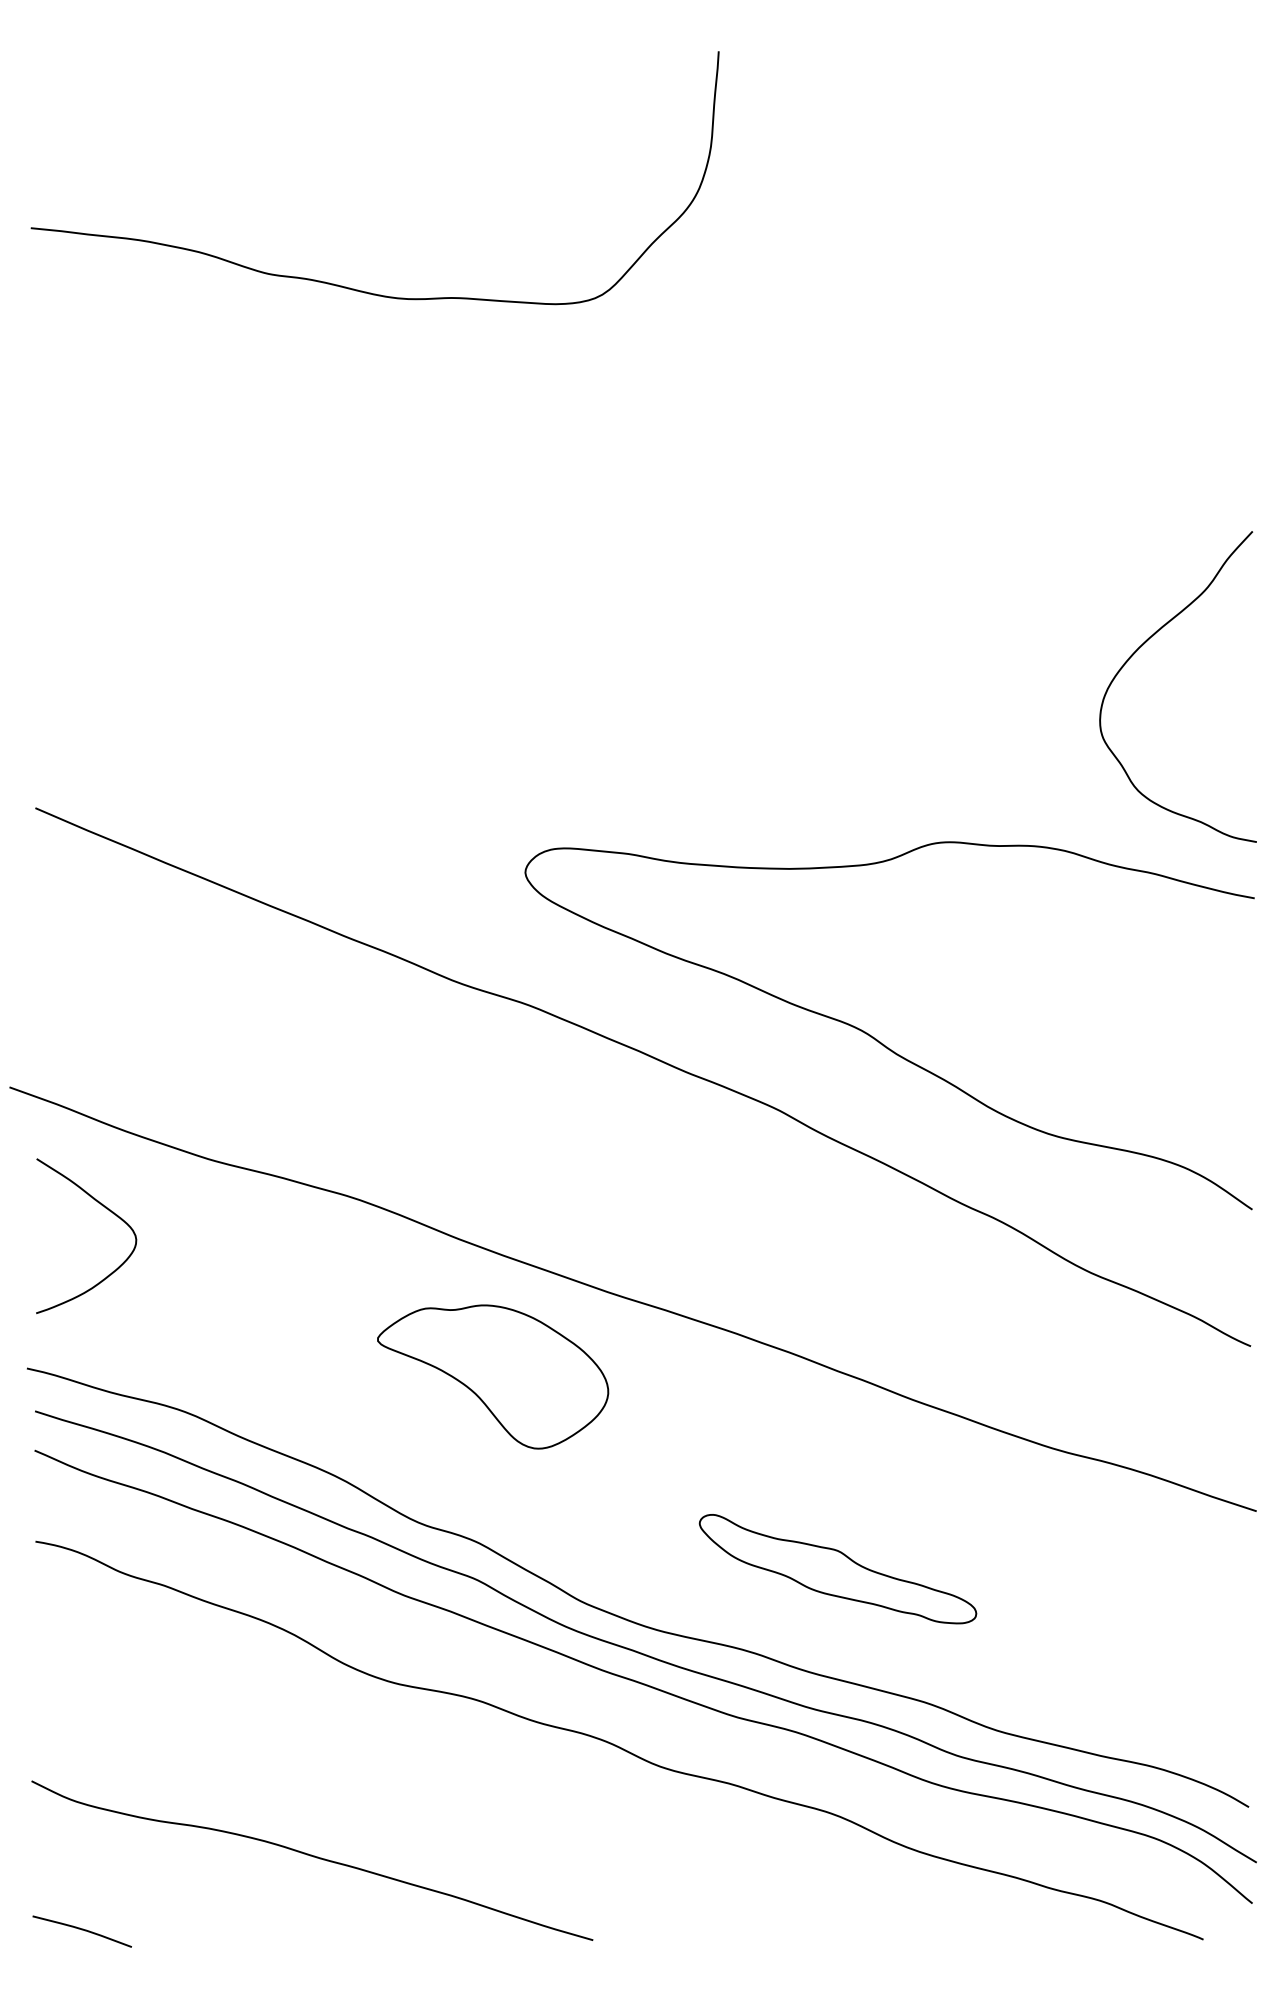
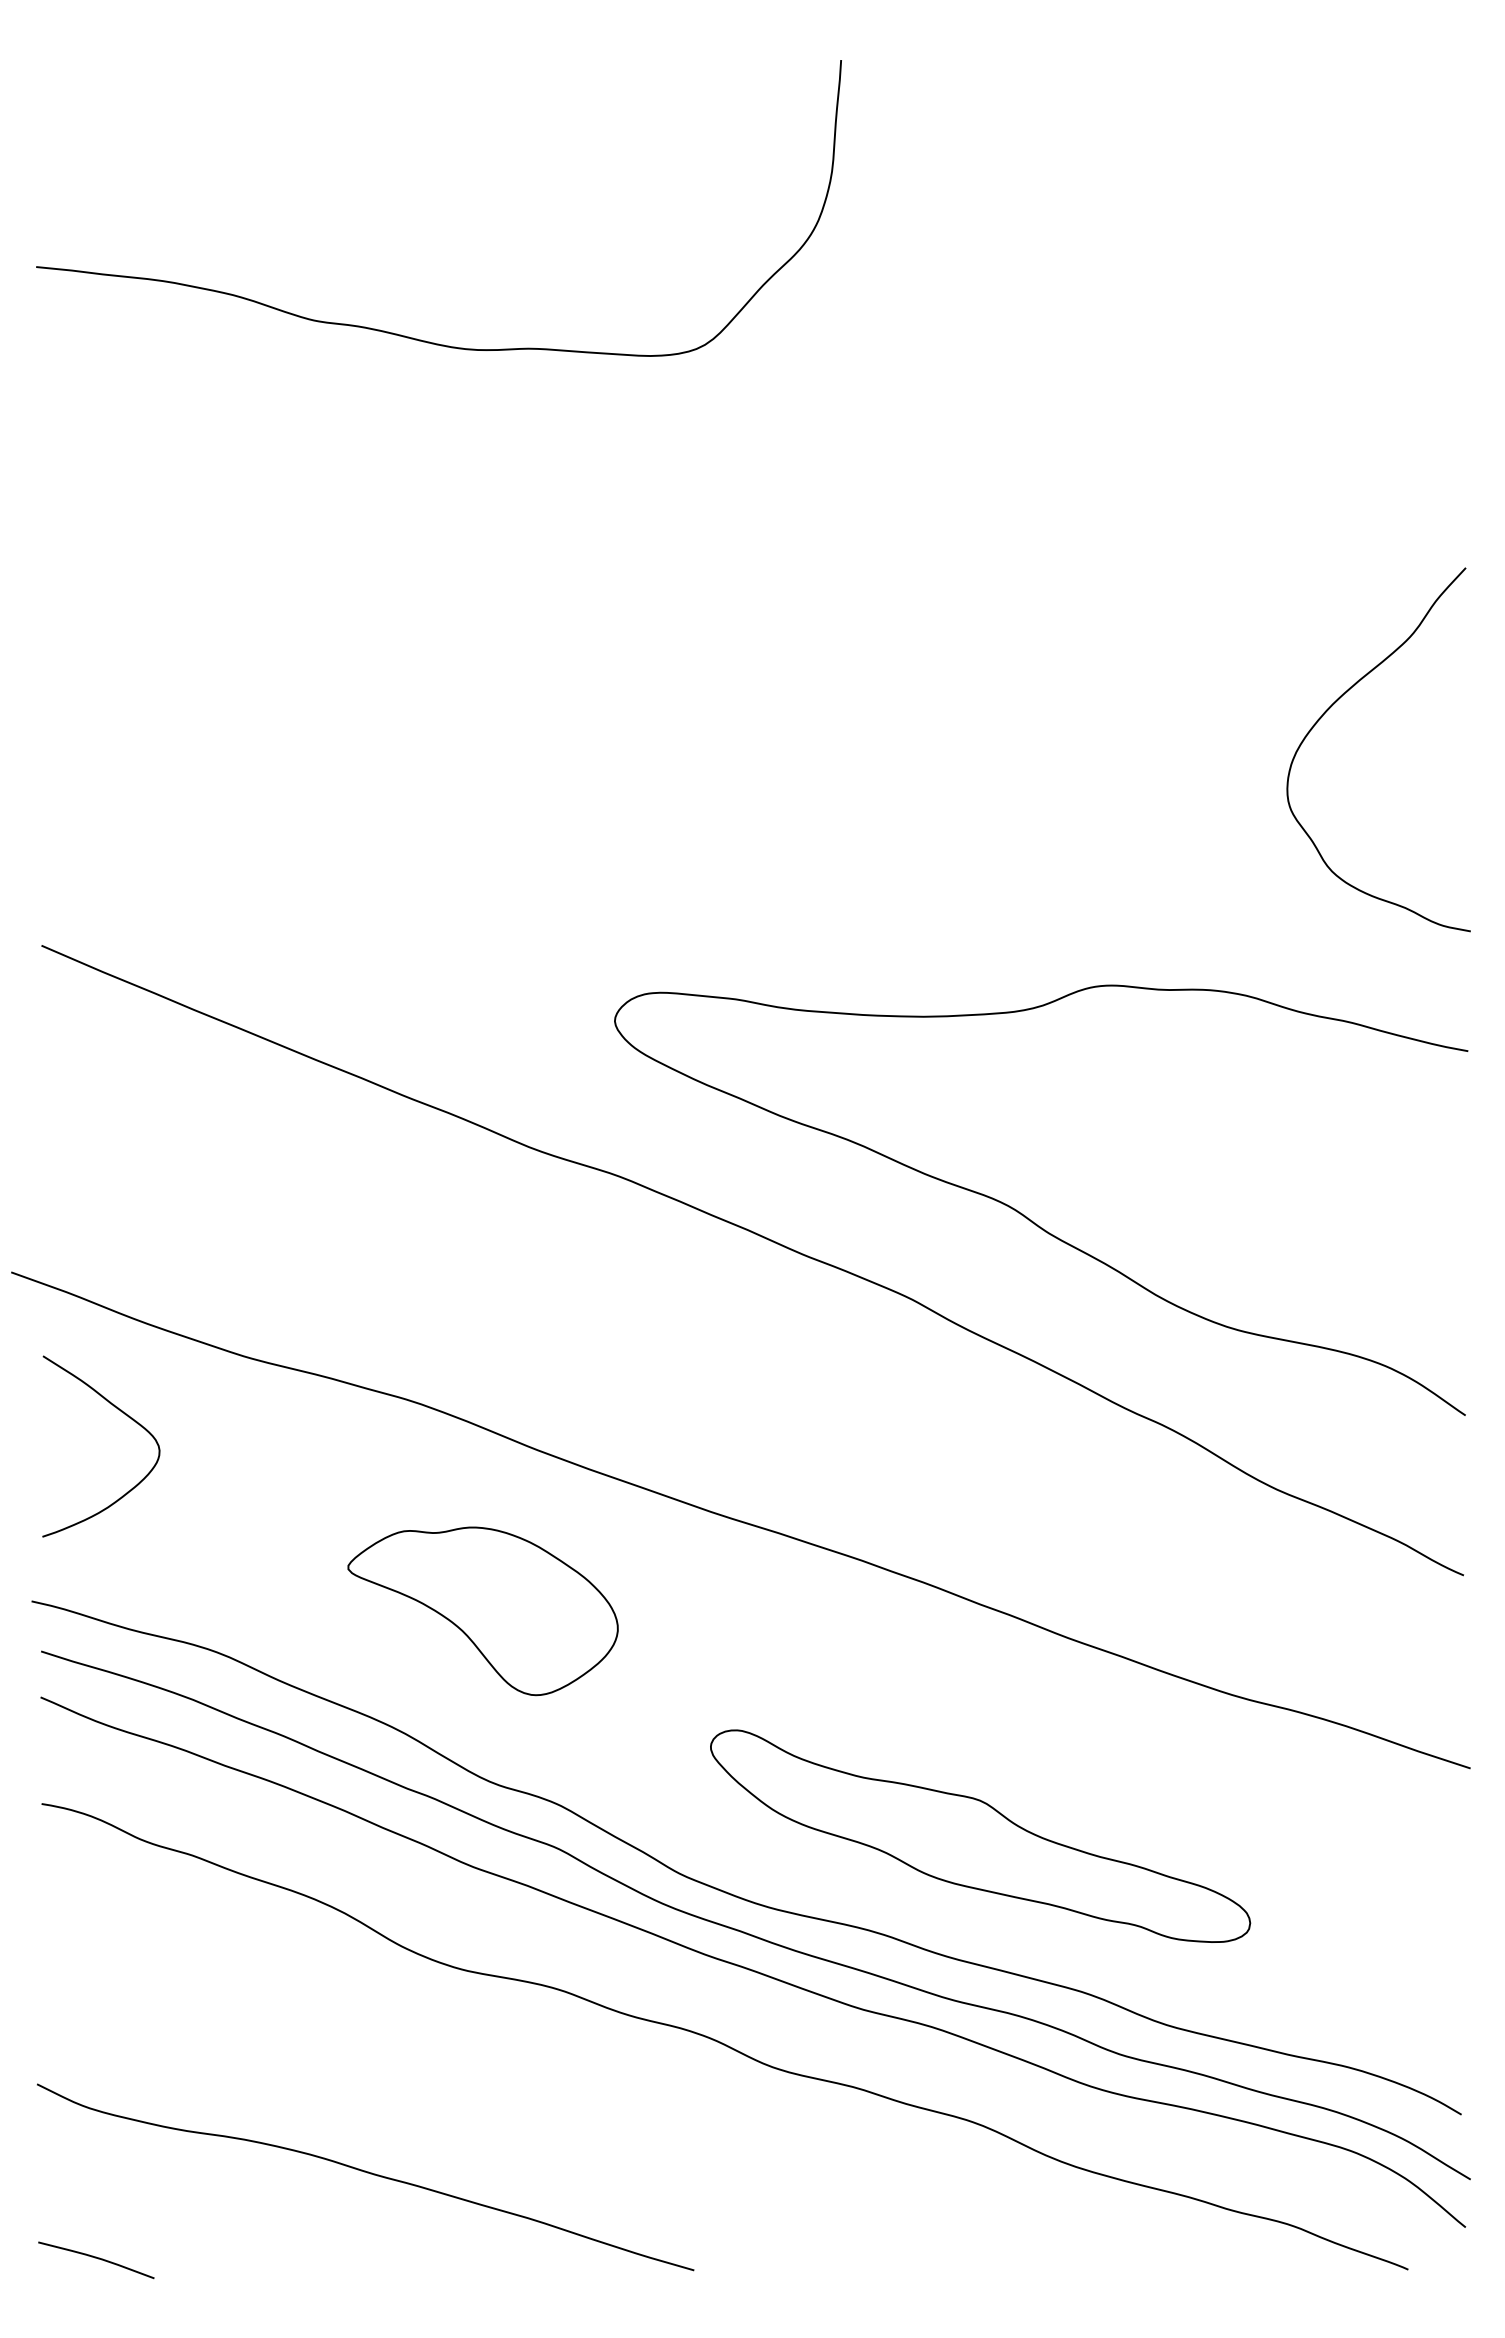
curve: (1140, 648) -> (1334, 704), moved
part: (492, 1377) -> (482, 1611), moved
part: (837, 1568) -> (980, 1835), size x1.67

